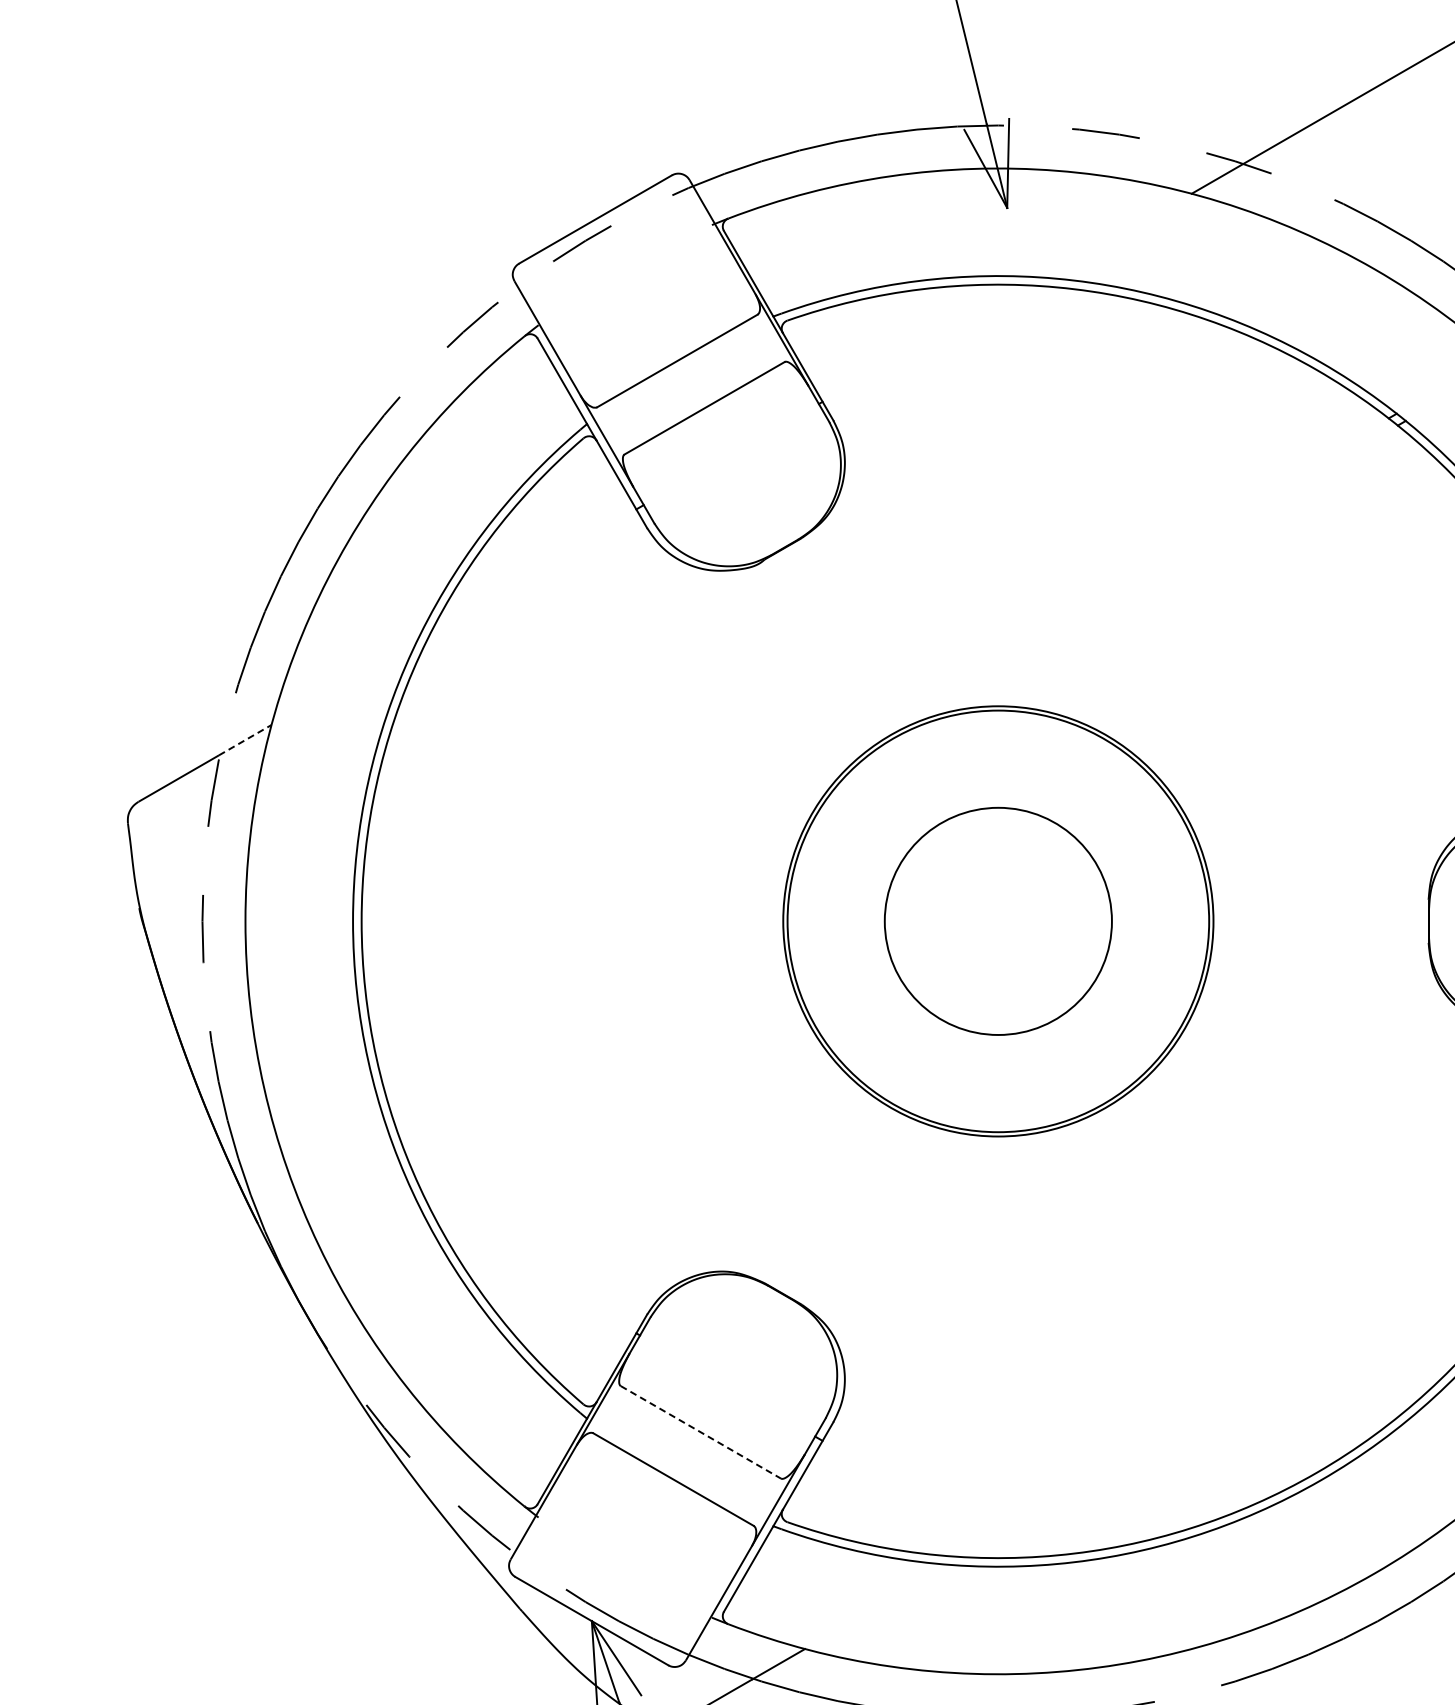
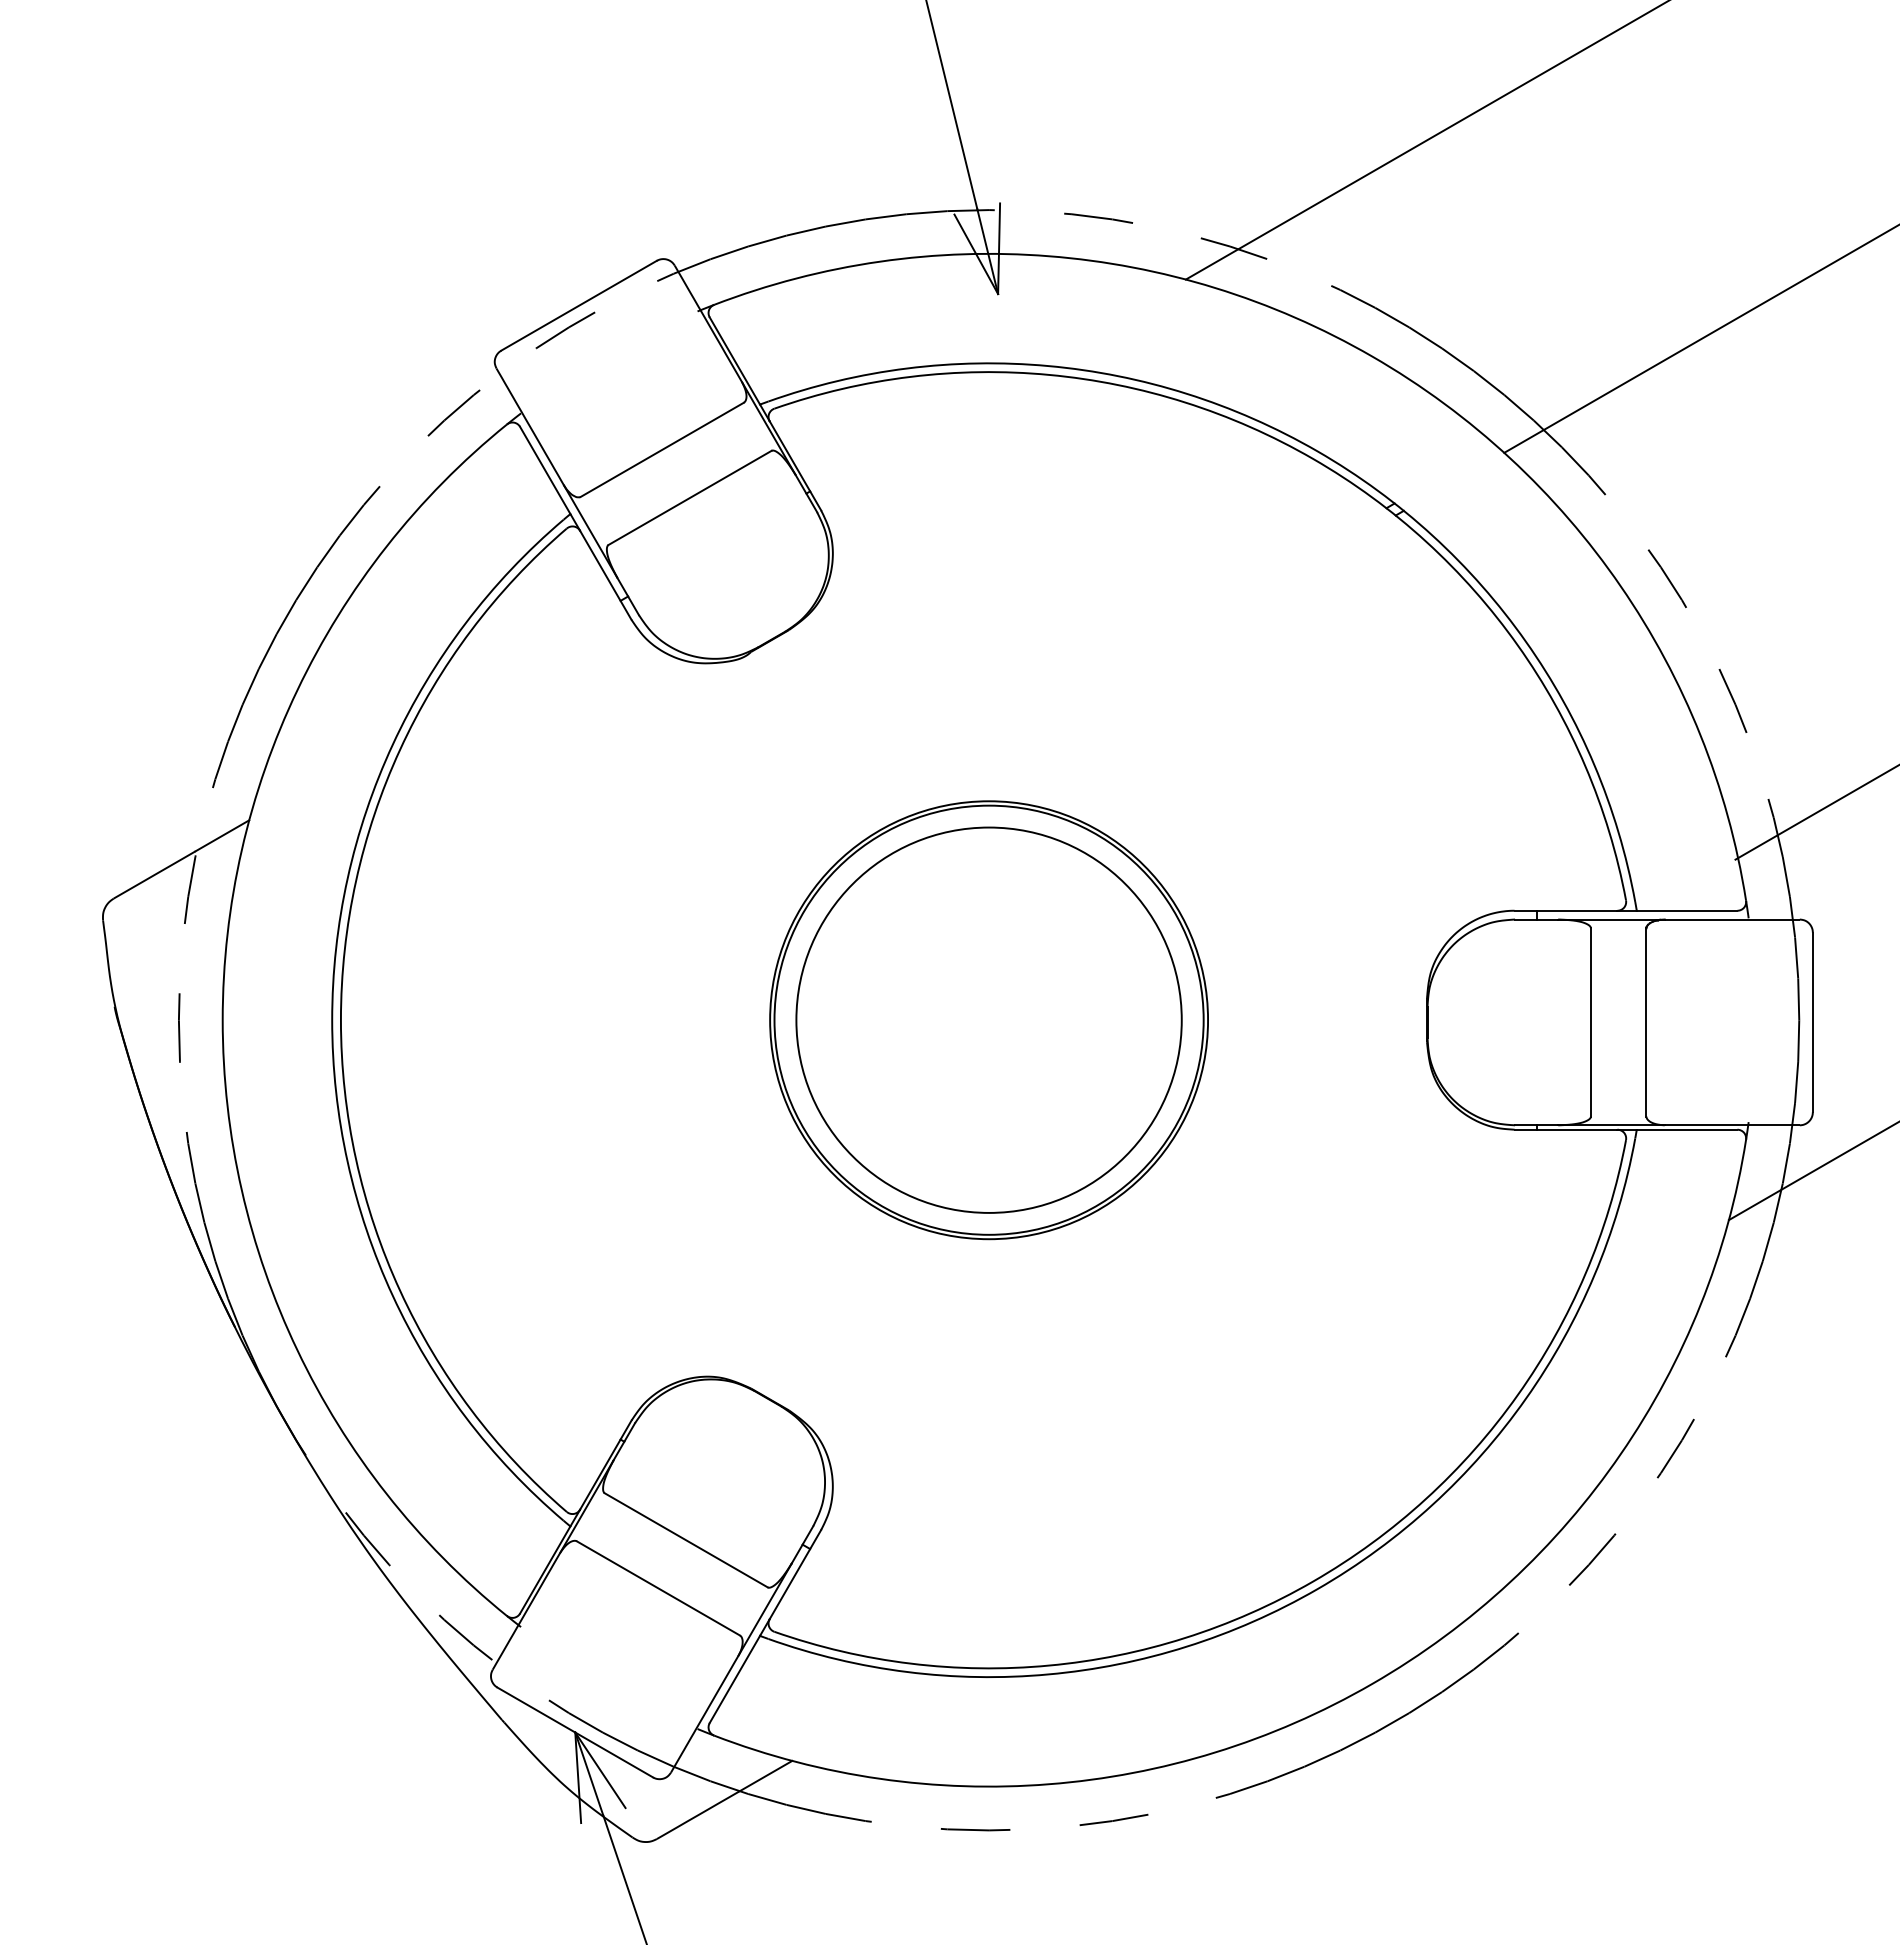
line: (245, 739) -> (222, 835), dashed -> solid
circle: (997, 920) -> (988, 1019), size x1.67
line: (701, 1432) -> (686, 1540), dashed -> solid

